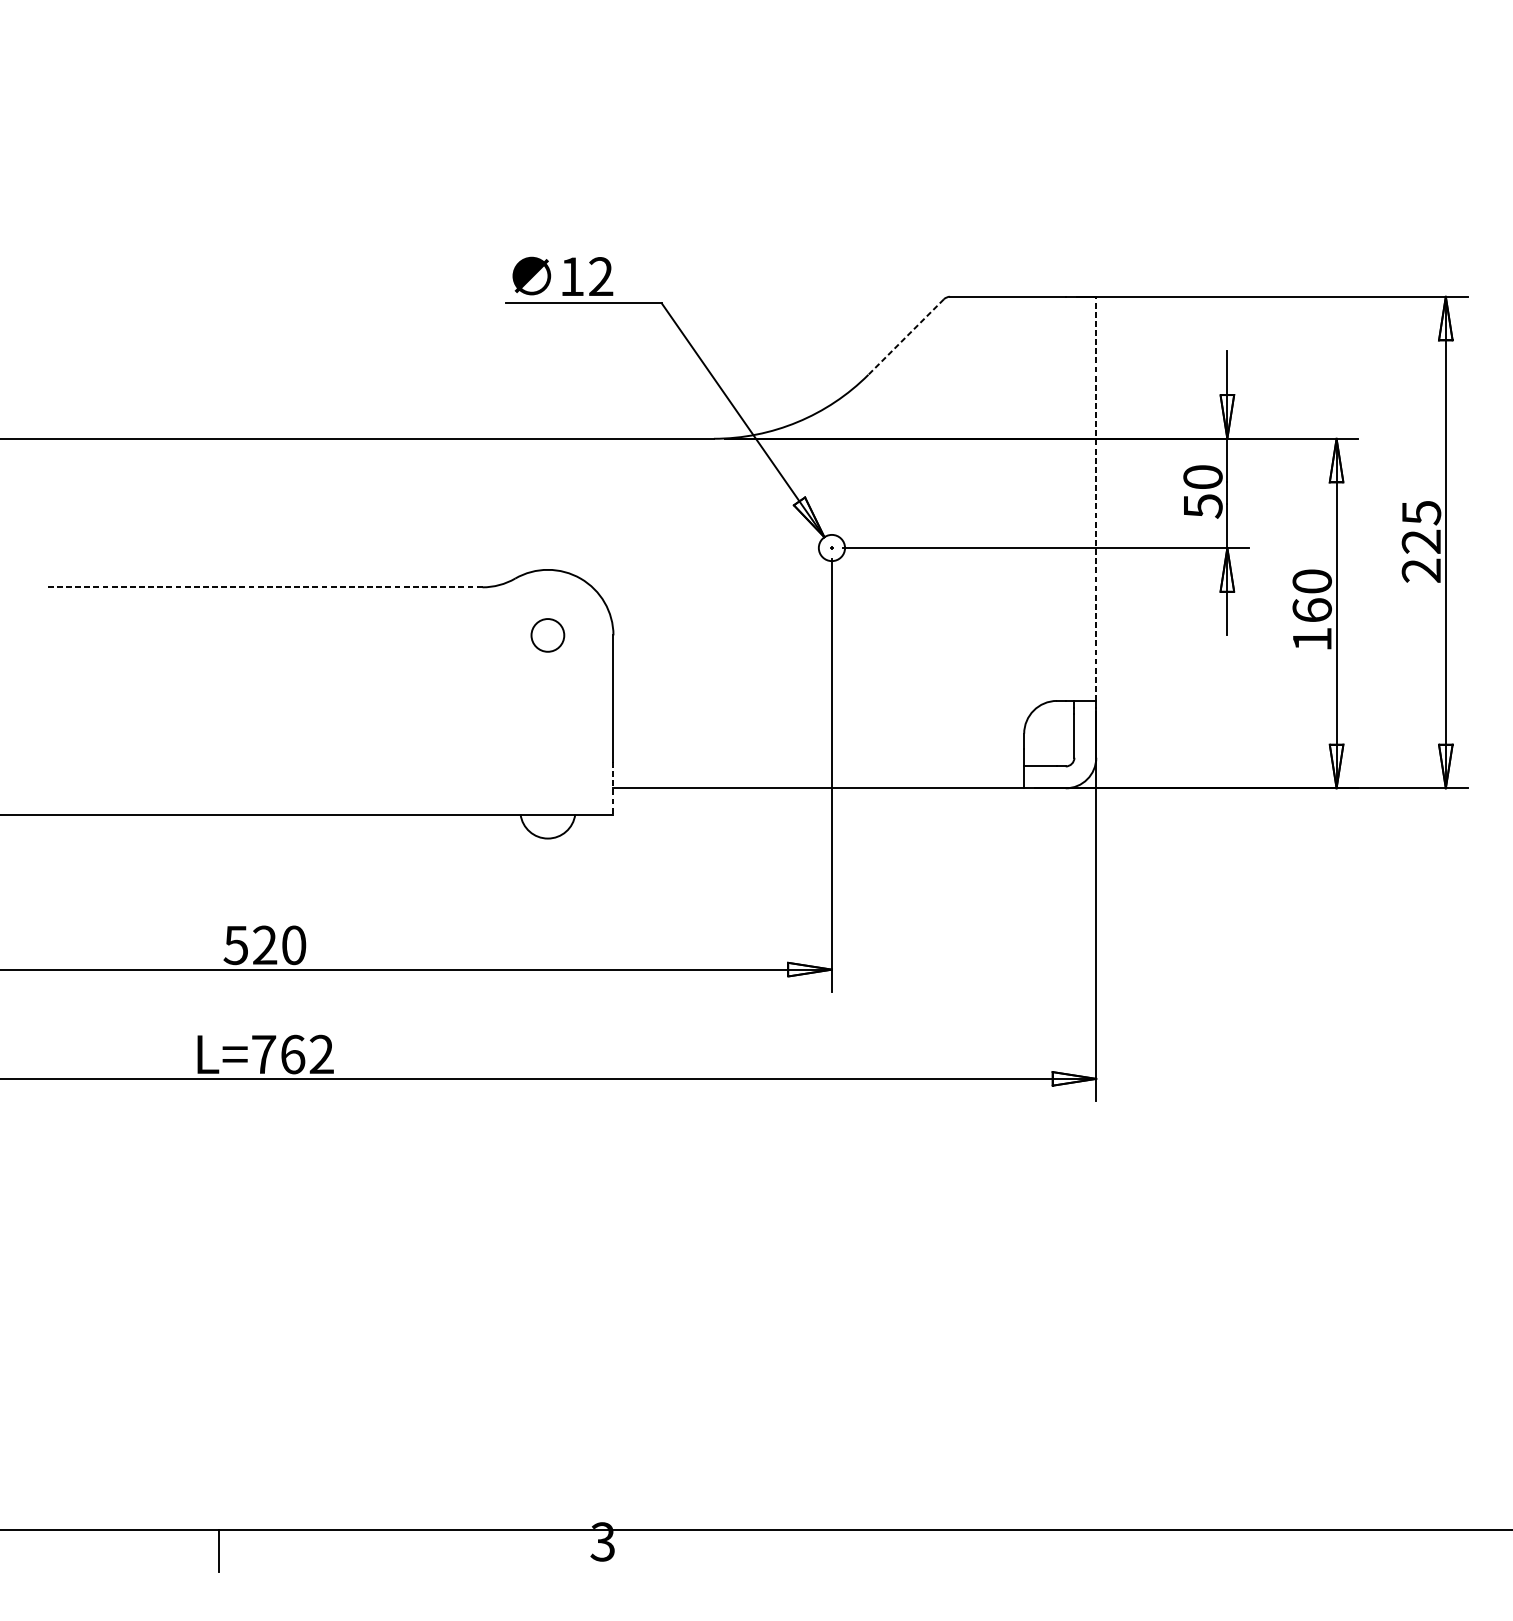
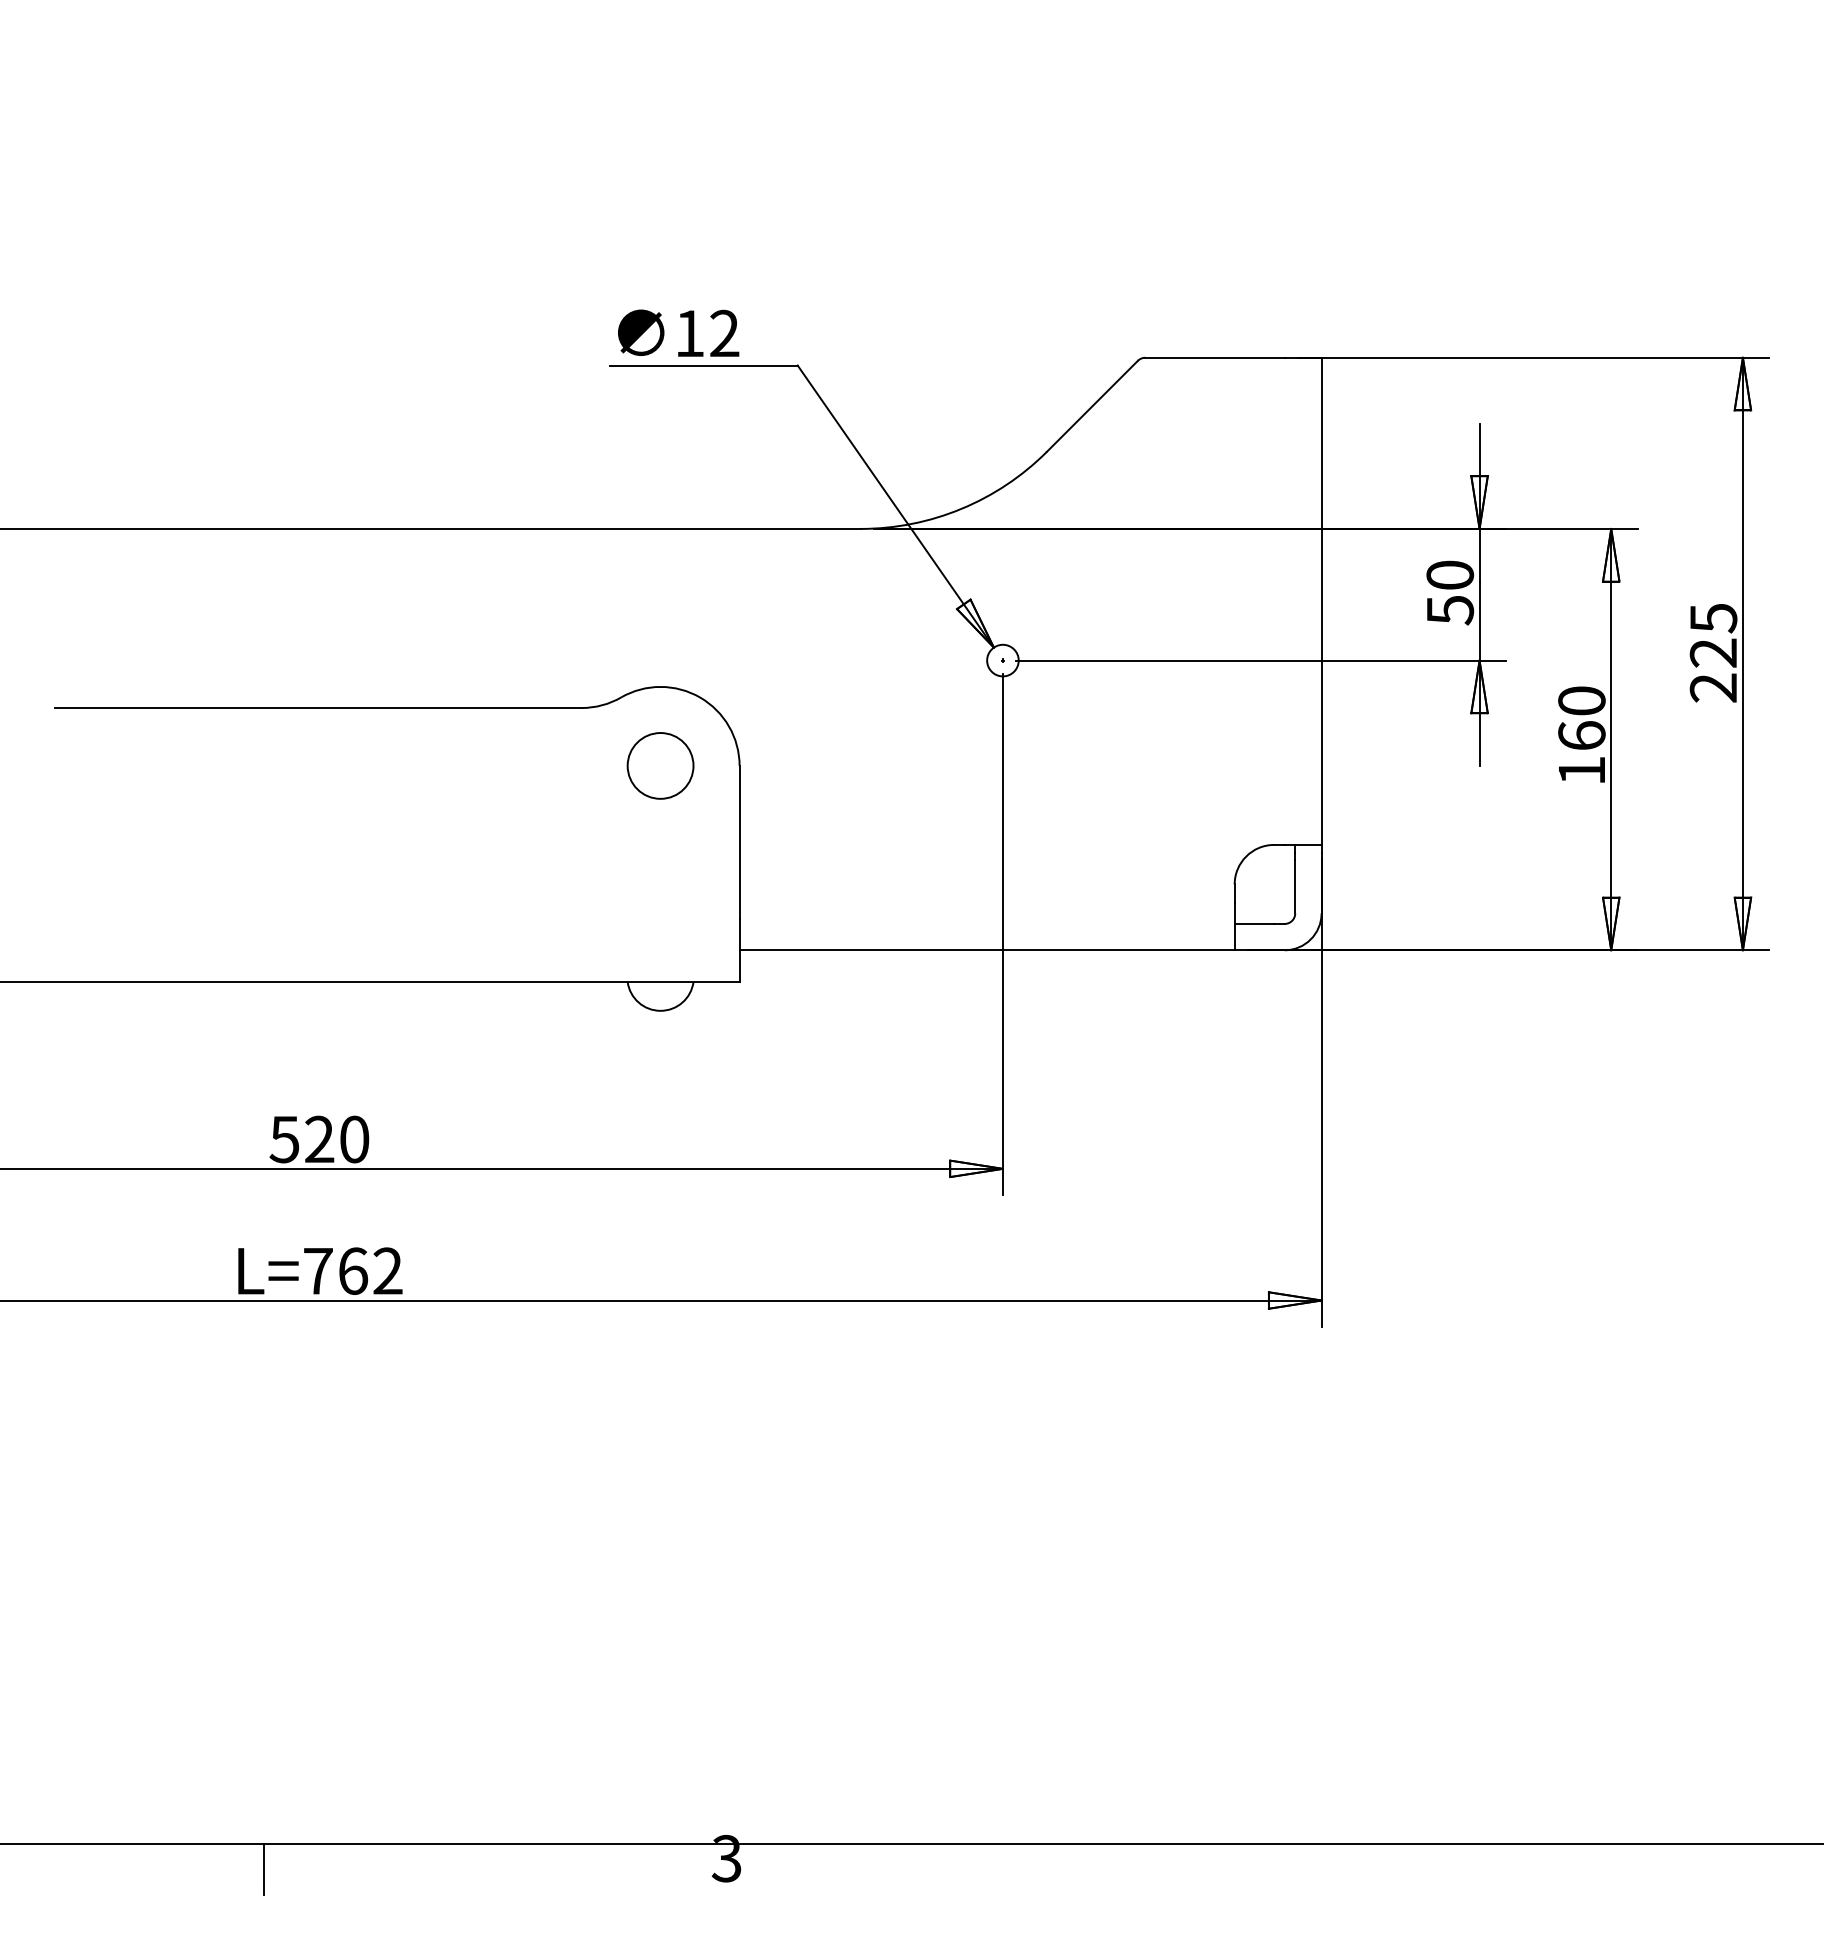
line: (906, 337) -> (1092, 406), dashed -> solid
line: (1096, 498) -> (1321, 601), dashed -> solid
line: (264, 587) -> (318, 708), dashed -> solid
circle: (547, 635) -> (660, 765), size x1.67
line: (613, 788) -> (739, 950), dashed -> solid

